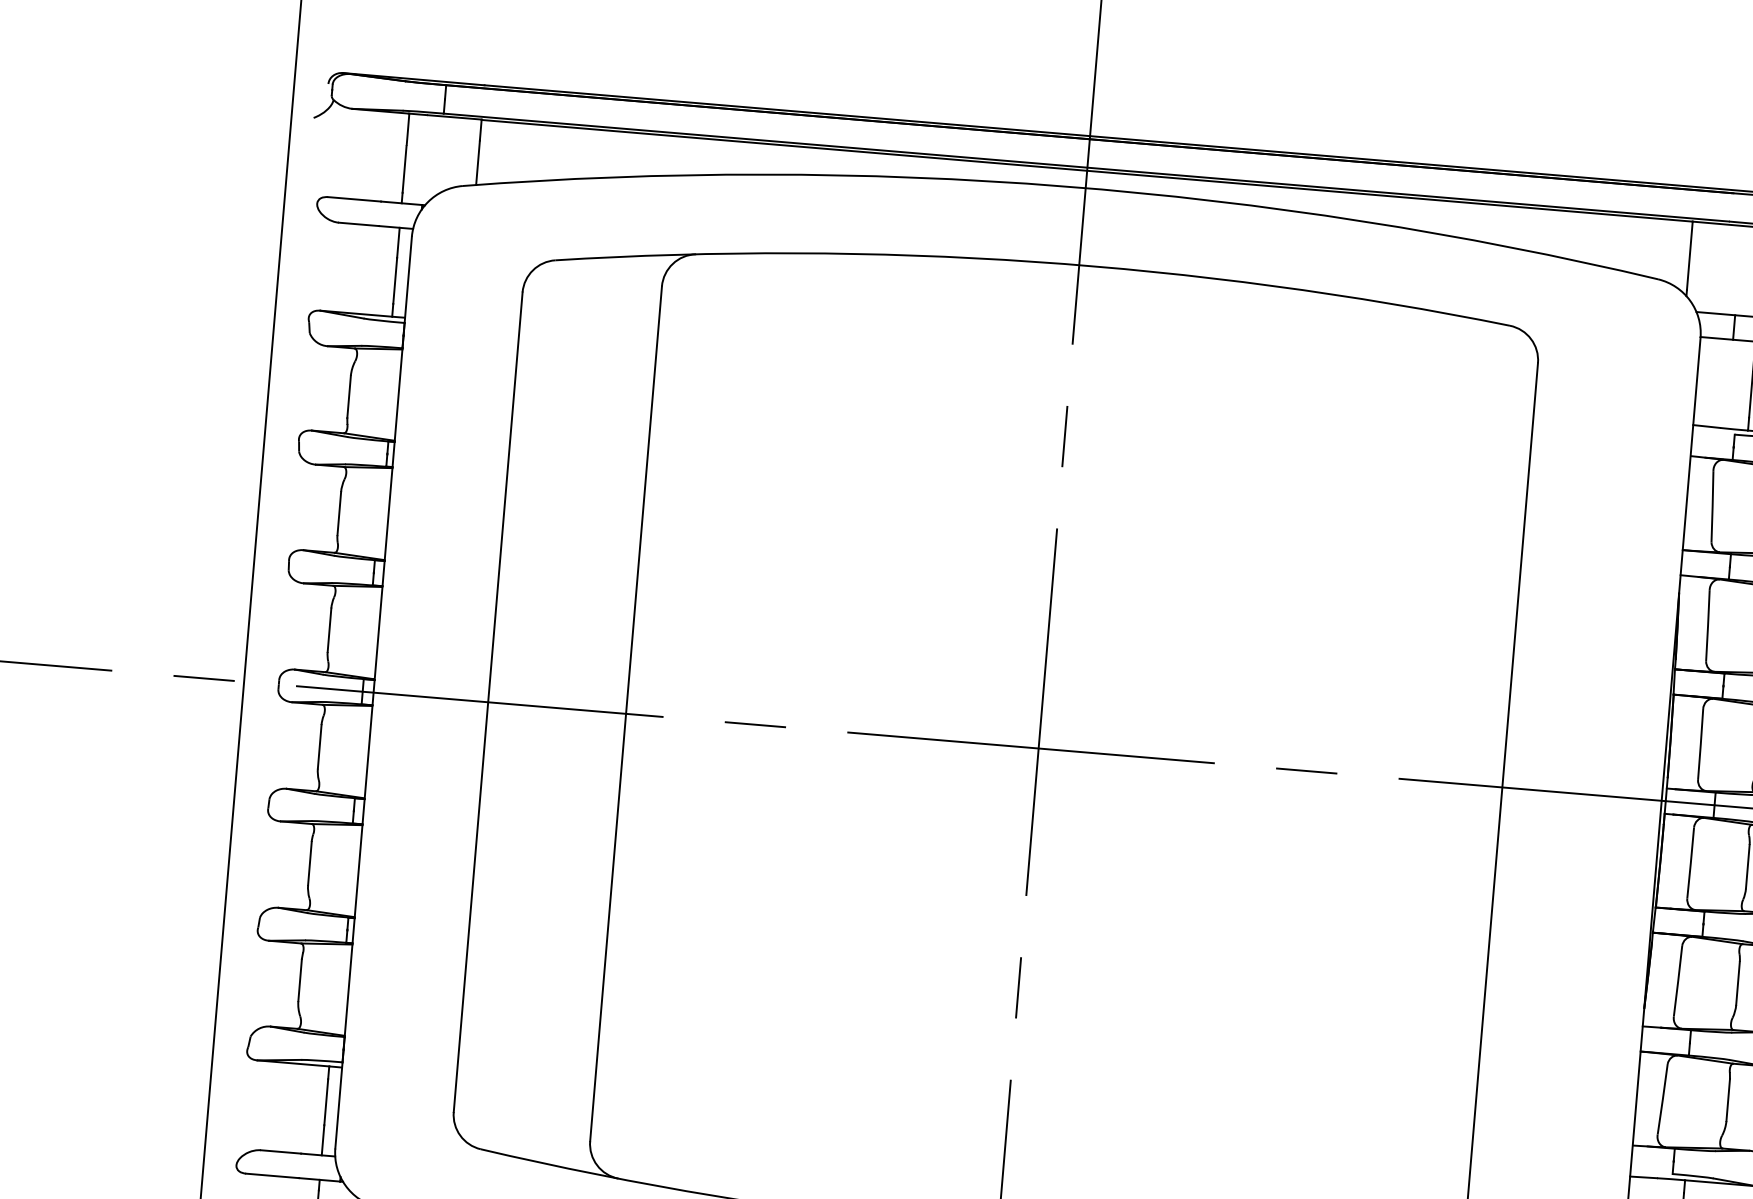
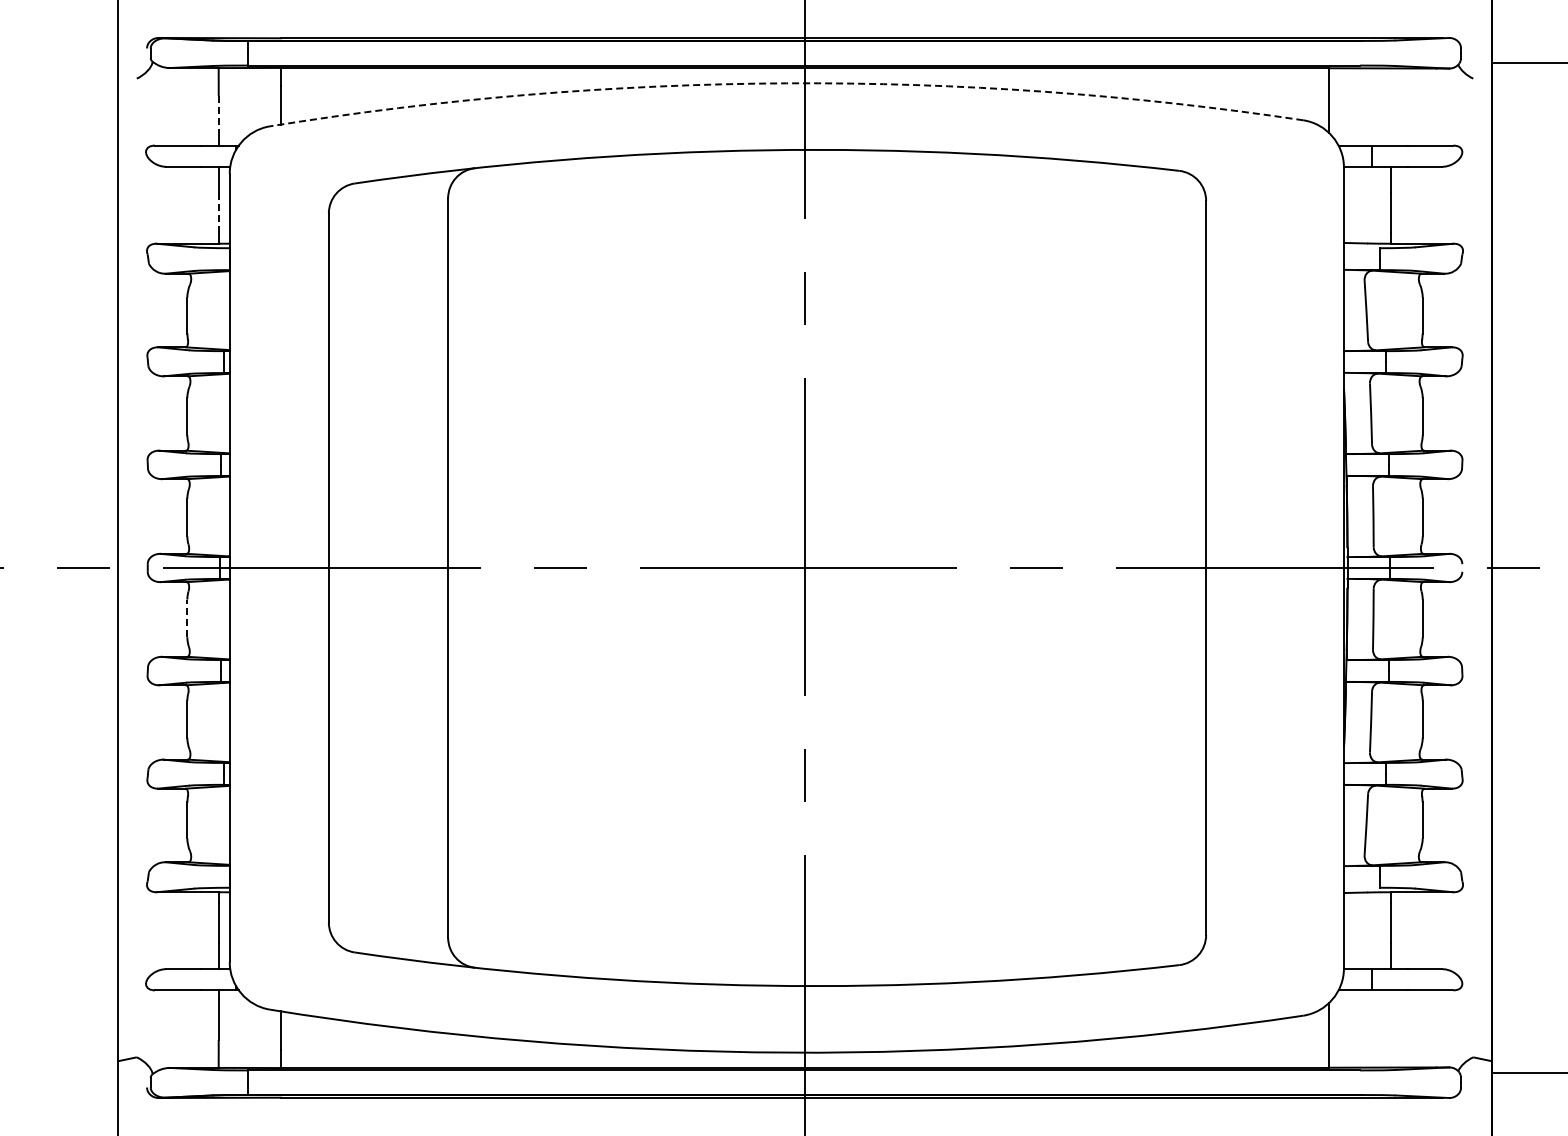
line: (404, 169) -> (218, 116), solid -> dashed
arc: (1064, 186) -> (786, 83), solid -> dashed
line: (395, 280) -> (218, 212), solid -> dashed
line: (319, 746) -> (187, 618), solid -> dashed

